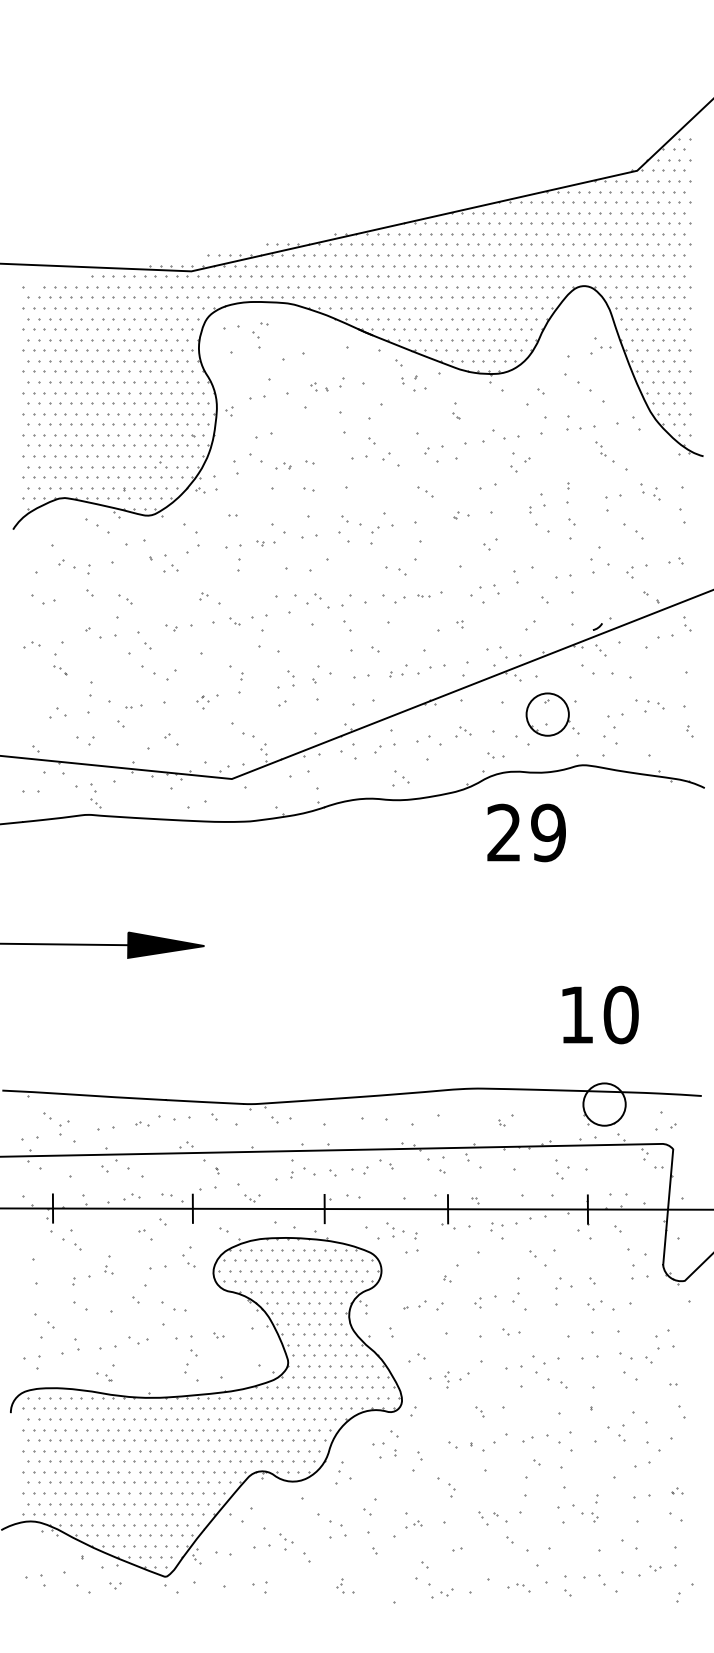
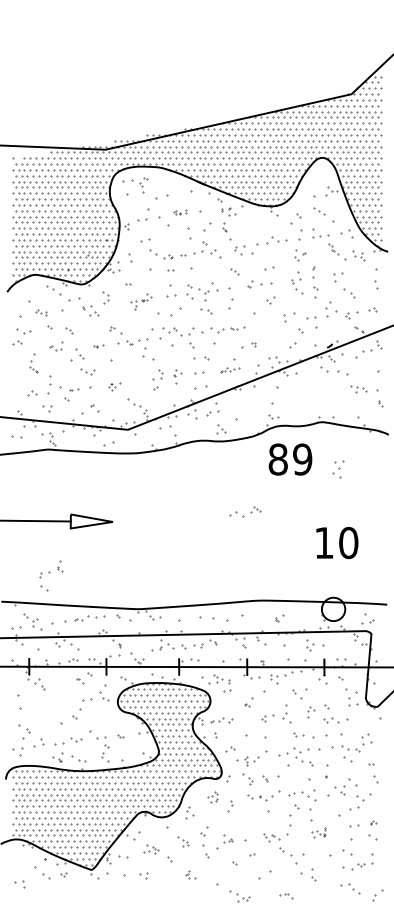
part: (327, 383) -> (180, 211), size x0.7
part: (579, 383) -> (319, 211), size x0.7
part: (455, 412) -> (224, 227), moved
part: (281, 461) -> (167, 254), moved
part: (521, 463) -> (300, 255), moved
part: (649, 492) -> (358, 255), moved
part: (461, 515) -> (254, 284), size x1.6
part: (191, 539) -> (105, 297), size x0.7
part: (256, 546) -> (141, 301), size x0.6
part: (75, 566) -> (41, 312), size x0.6
part: (395, 571) -> (206, 311), moved
part: (484, 593) -> (267, 327), removed
part: (102, 628) -> (56, 346), size x0.7
part: (178, 628) -> (98, 346), size x0.7
part: (31, 644) -> (17, 342), moved
part: (417, 671) -> (230, 370), size x0.6
part: (158, 673) -> (87, 371), size x0.7
part: (236, 678) -> (130, 374), removed
part: (321, 682) -> (177, 376), size x0.7
part: (548, 718) -> (302, 396), removed
part: (613, 729) -> (338, 469), moved
part: (444, 734) -> (245, 511), moved
text: (502, 832) -> (277, 459), 29 -> 89
fill: (165, 945) -> (91, 521), removed
text: (600, 1015) -> (337, 543), moved
part: (105, 1128) -> (58, 622), size x1.6
part: (189, 1256) -> (104, 693), size x1.4
part: (93, 1282) -> (51, 575), moved
part: (564, 1291) -> (311, 712), size x0.7
part: (173, 1305) -> (78, 758), moved
part: (423, 1305) -> (221, 720), moved
part: (511, 1331) -> (298, 734), moved
part: (589, 1356) -> (325, 748), size x1.6
part: (385, 1445) -> (212, 797), size x0.7
part: (446, 1487) -> (247, 779), moved
part: (577, 1508) -> (318, 832), size x0.6
part: (332, 1525) -> (183, 841), size x0.7
part: (272, 1537) -> (150, 848), size x0.7
part: (35, 1581) -> (19, 884), moved
part: (600, 1583) -> (350, 888), moved
part: (434, 1588) -> (239, 896), moved
part: (519, 1588) -> (286, 896), moved
part: (684, 1594) -> (377, 895), moved

